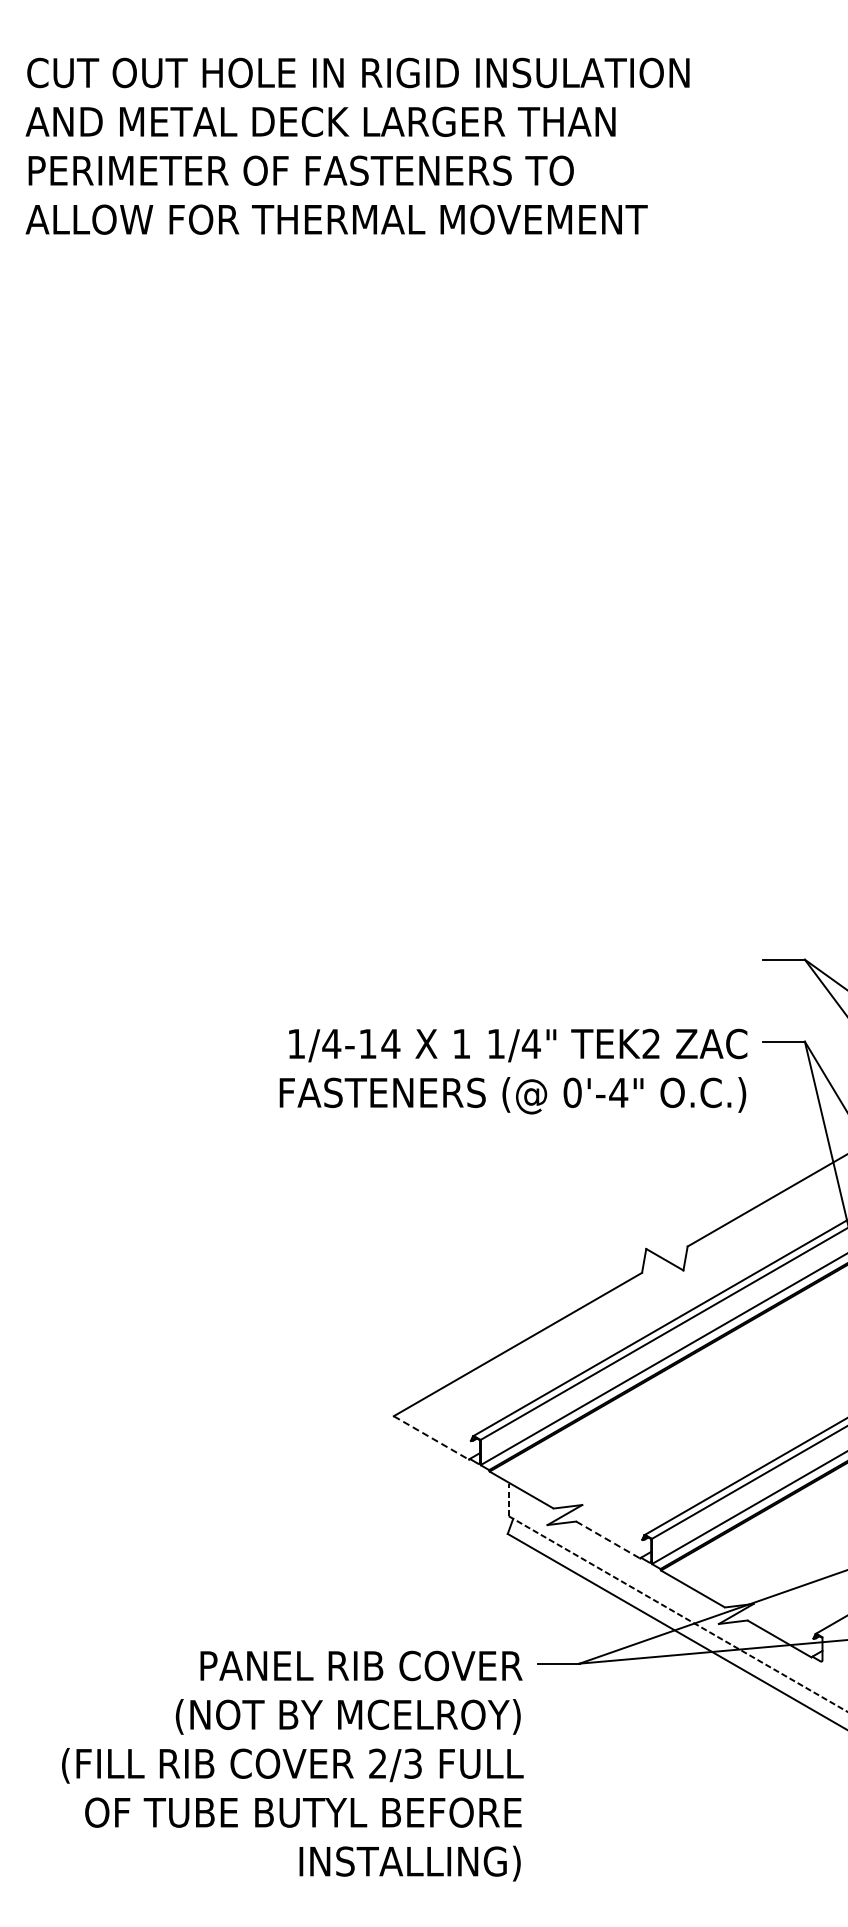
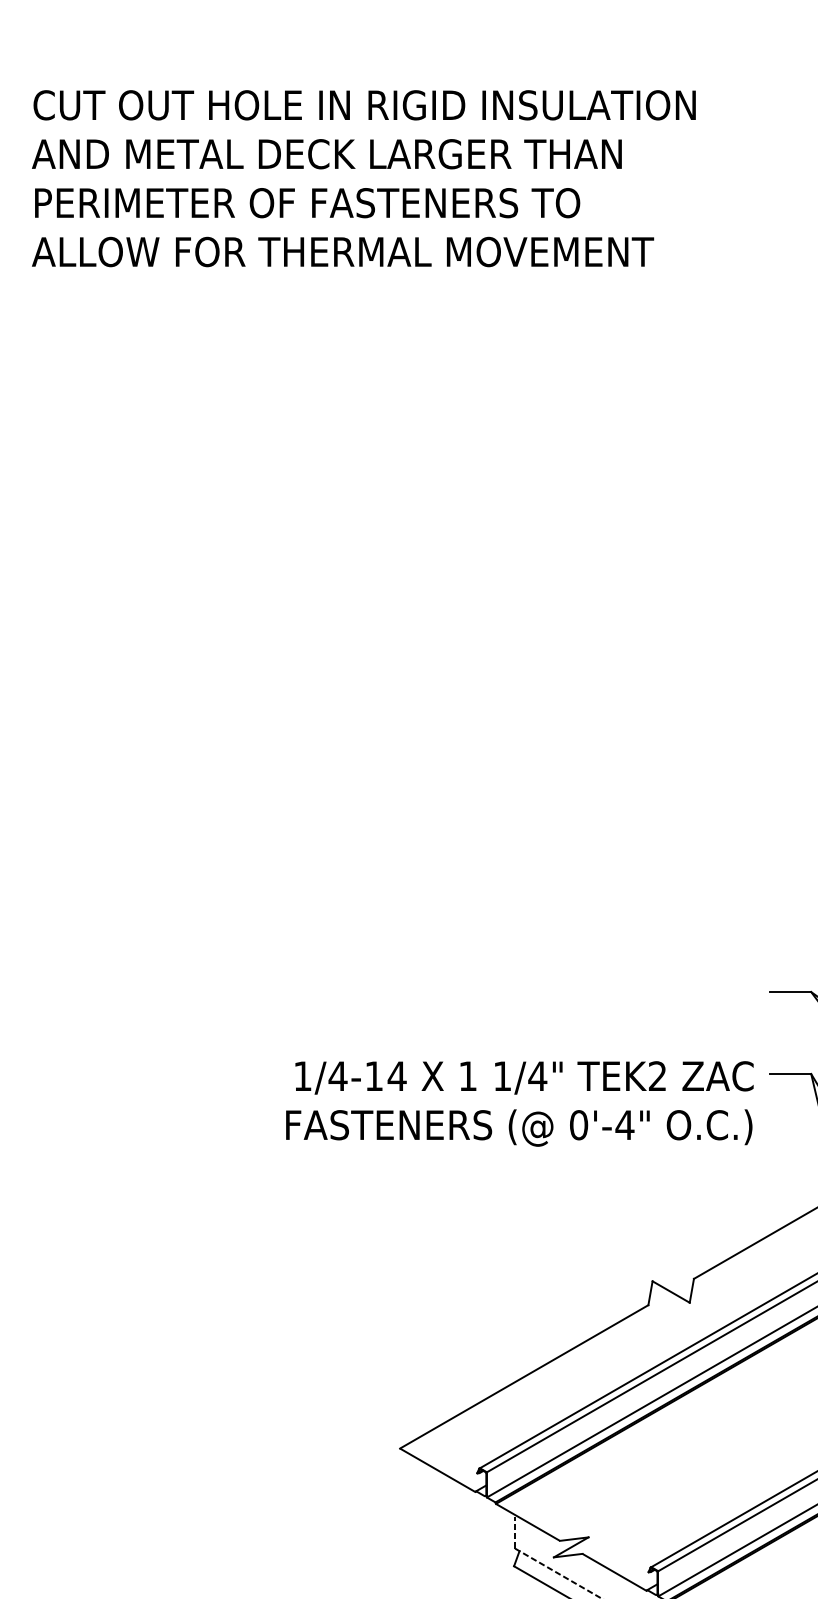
line: (431, 1438) -> (437, 1470), dashed -> solid
line: (608, 1539) -> (614, 1571), dashed -> solid

